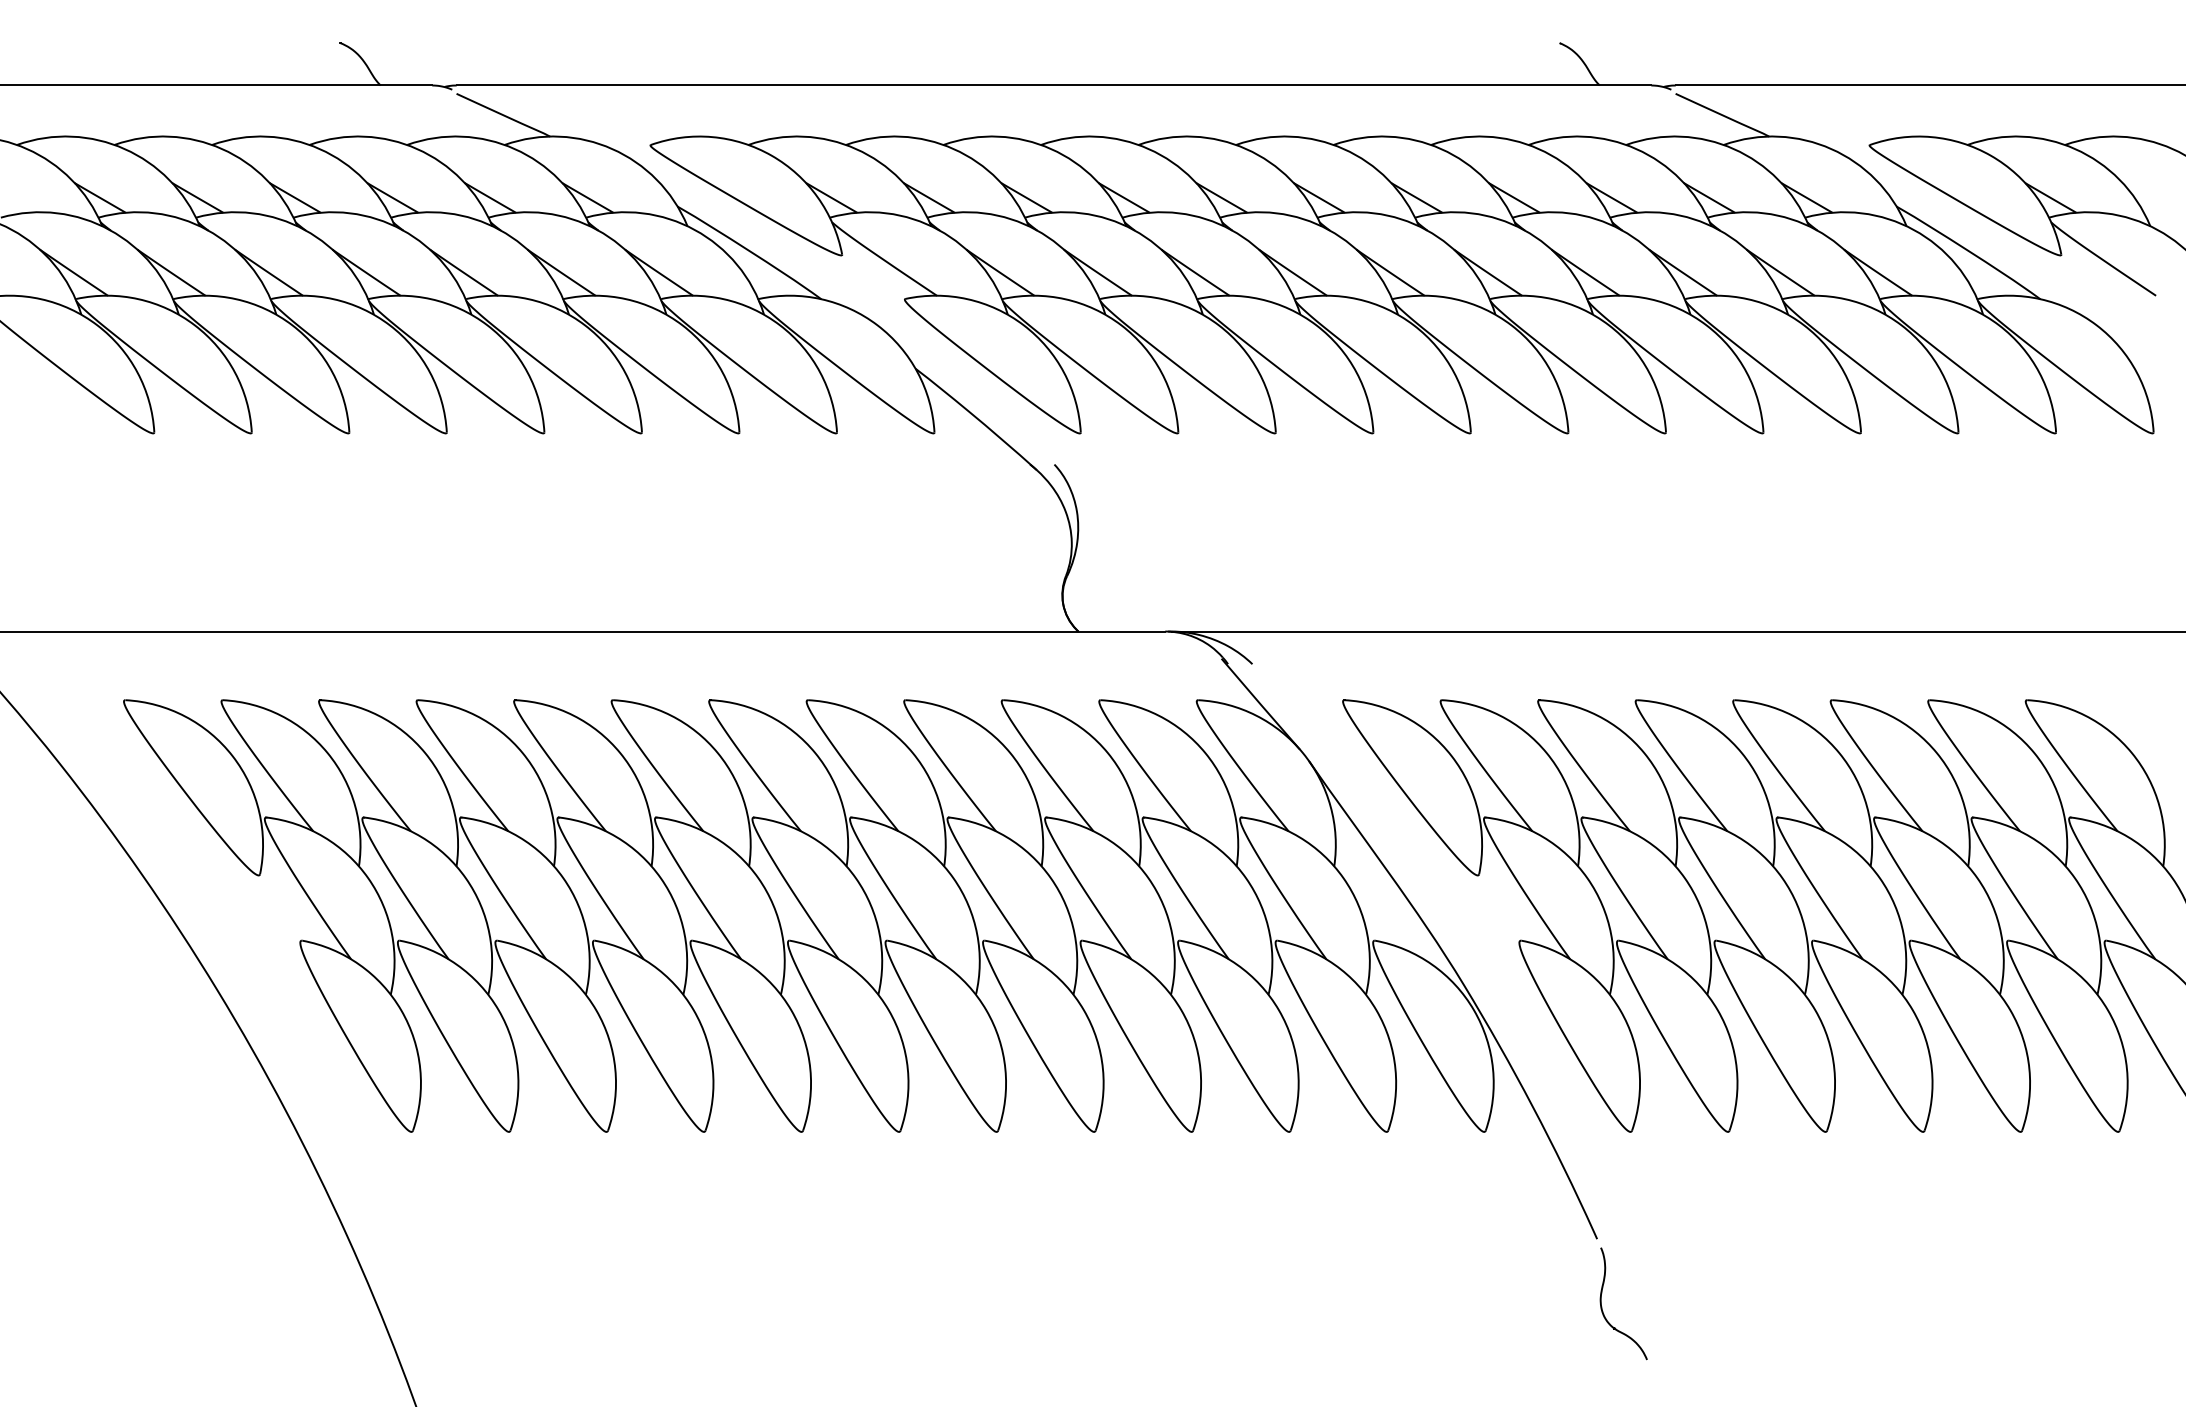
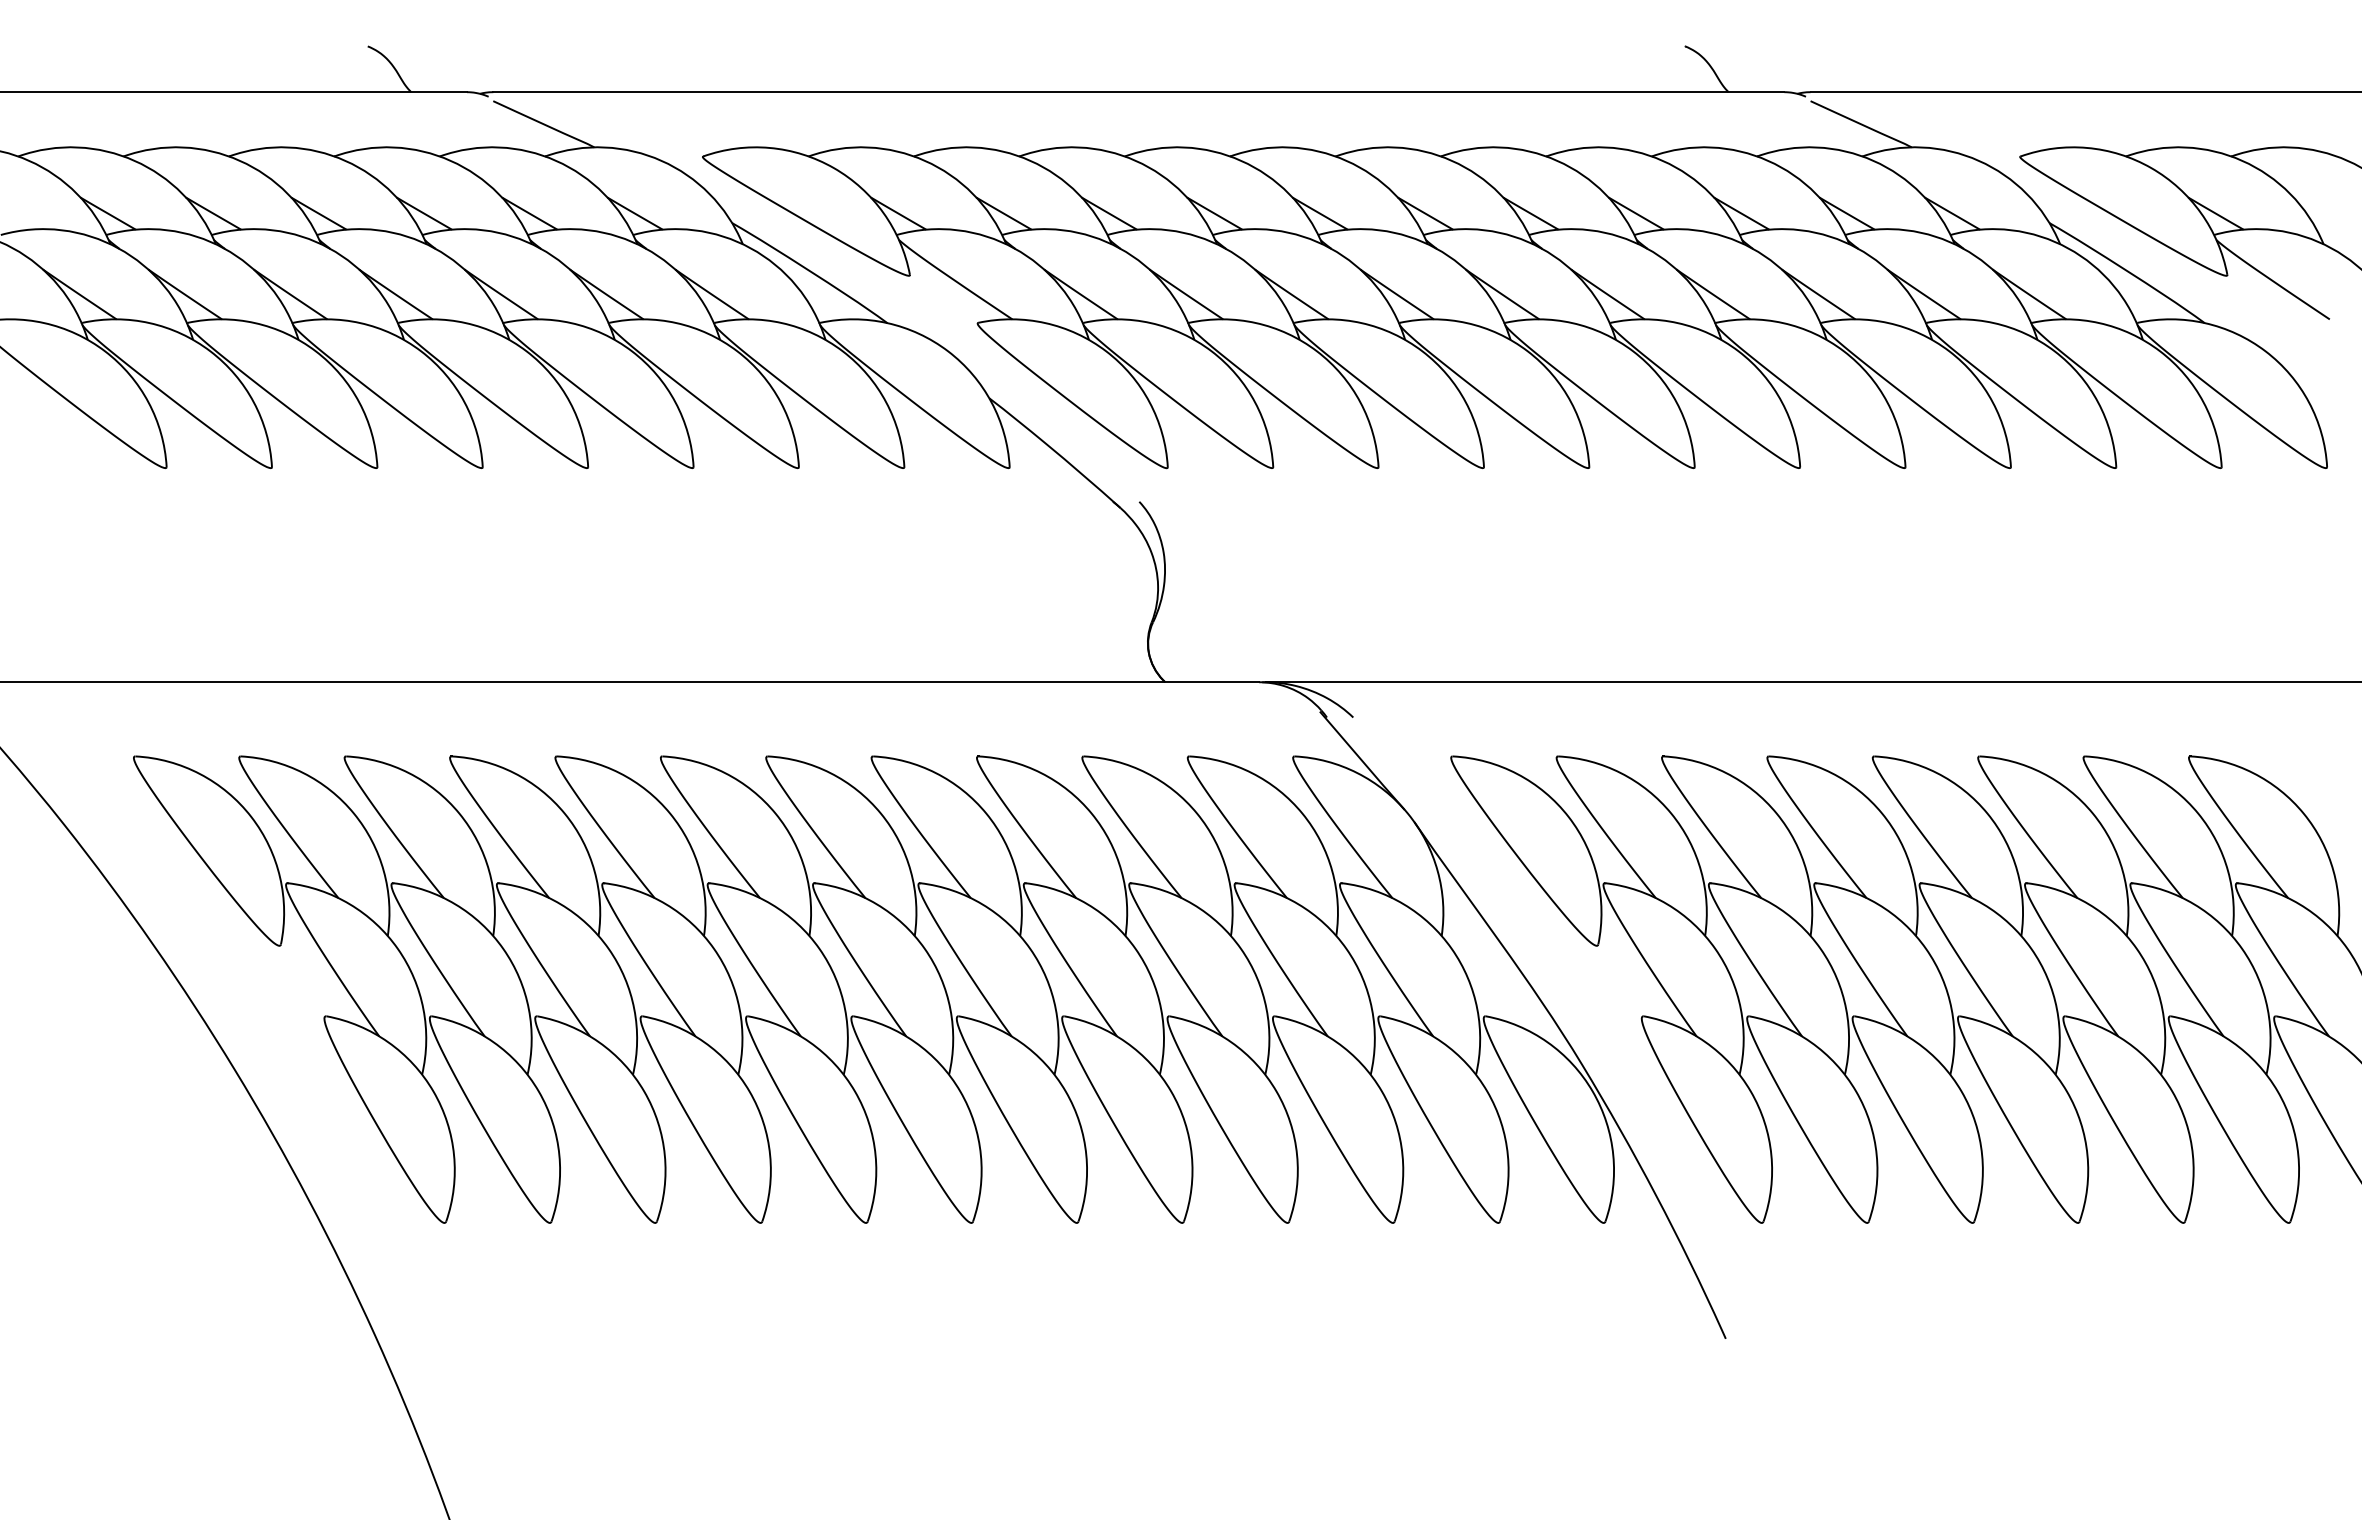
part: (1602, 1307) -> (1731, 1412), removed

